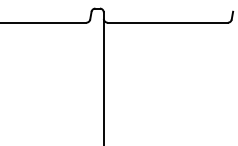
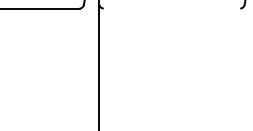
line: (167, 22) -> (171, 8), removed

